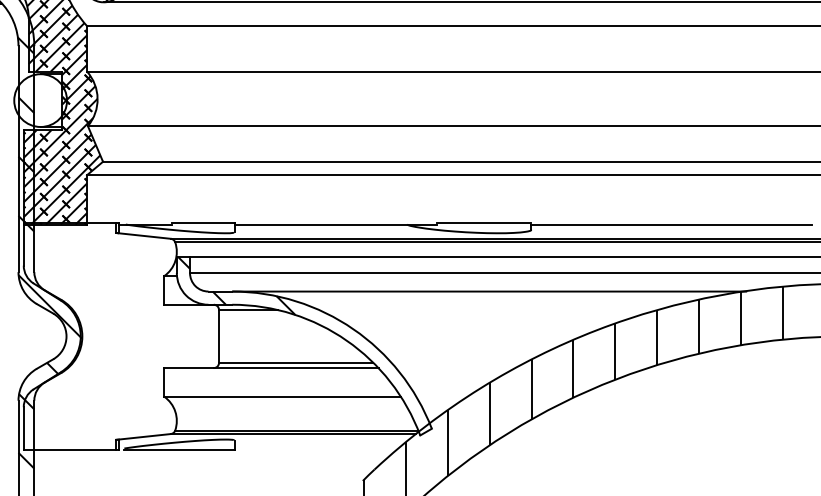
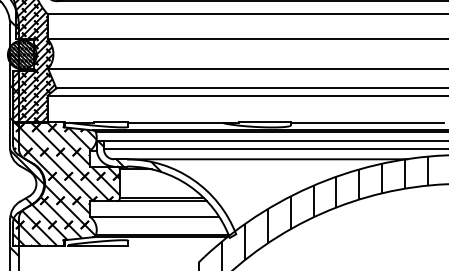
hatch: (39, 99) -> (21, 54), added
hatch: (121, 335) -> (66, 183), added

